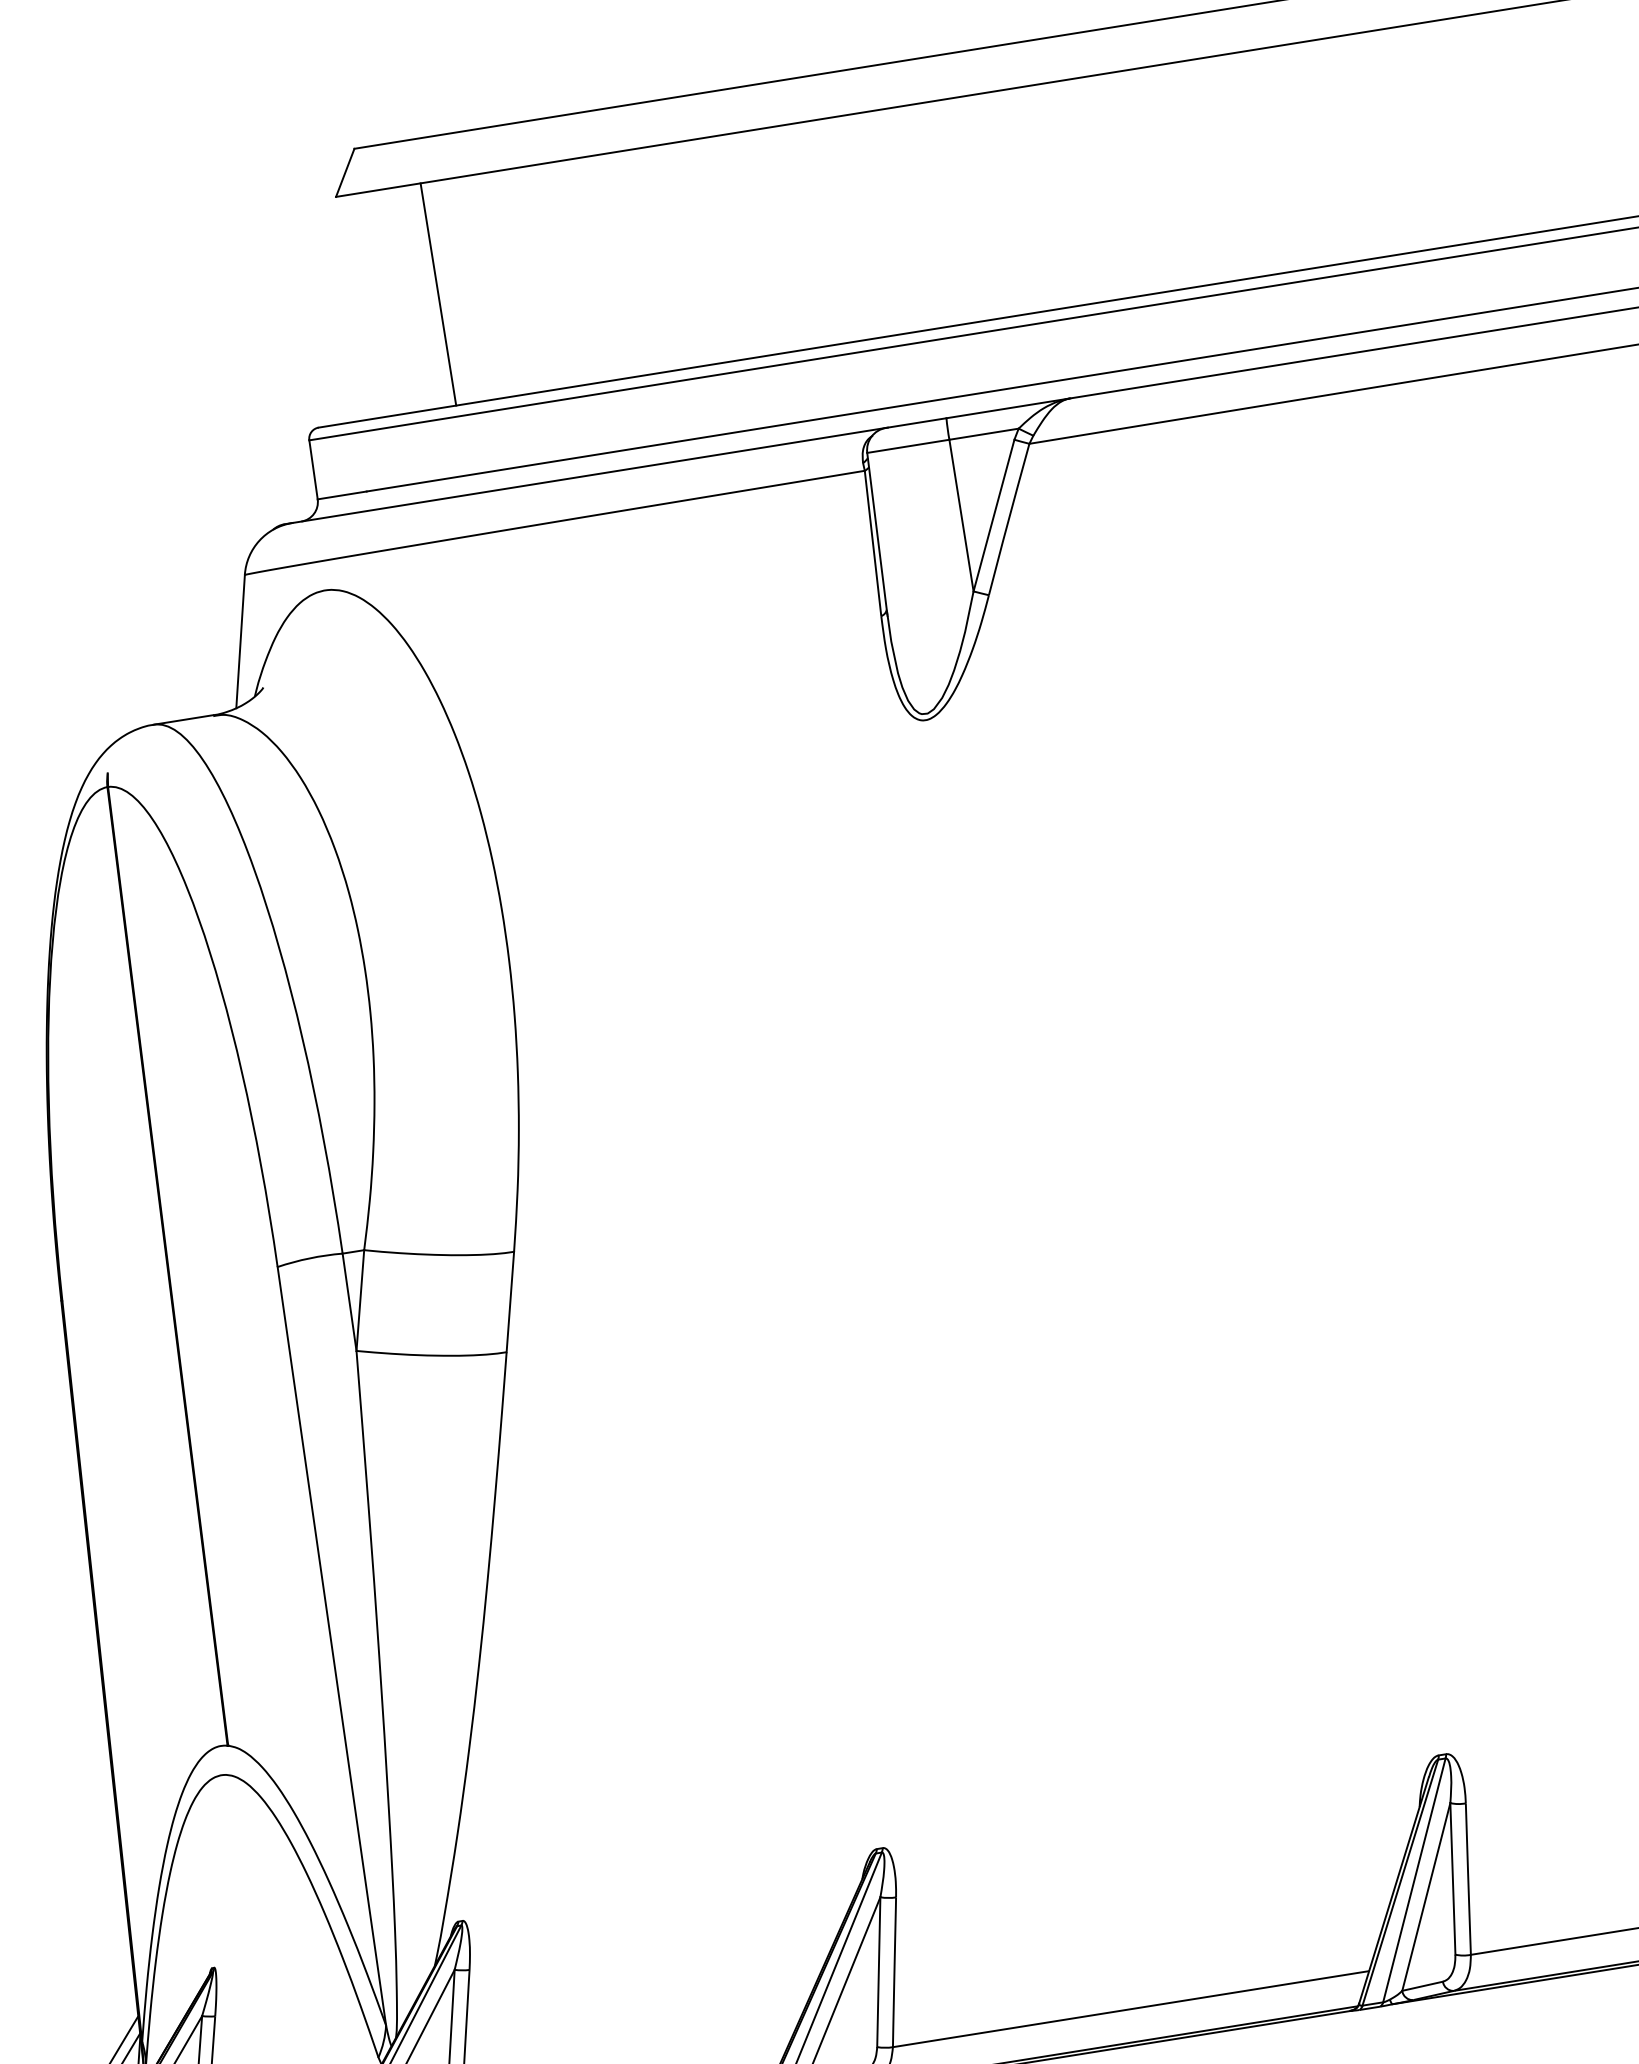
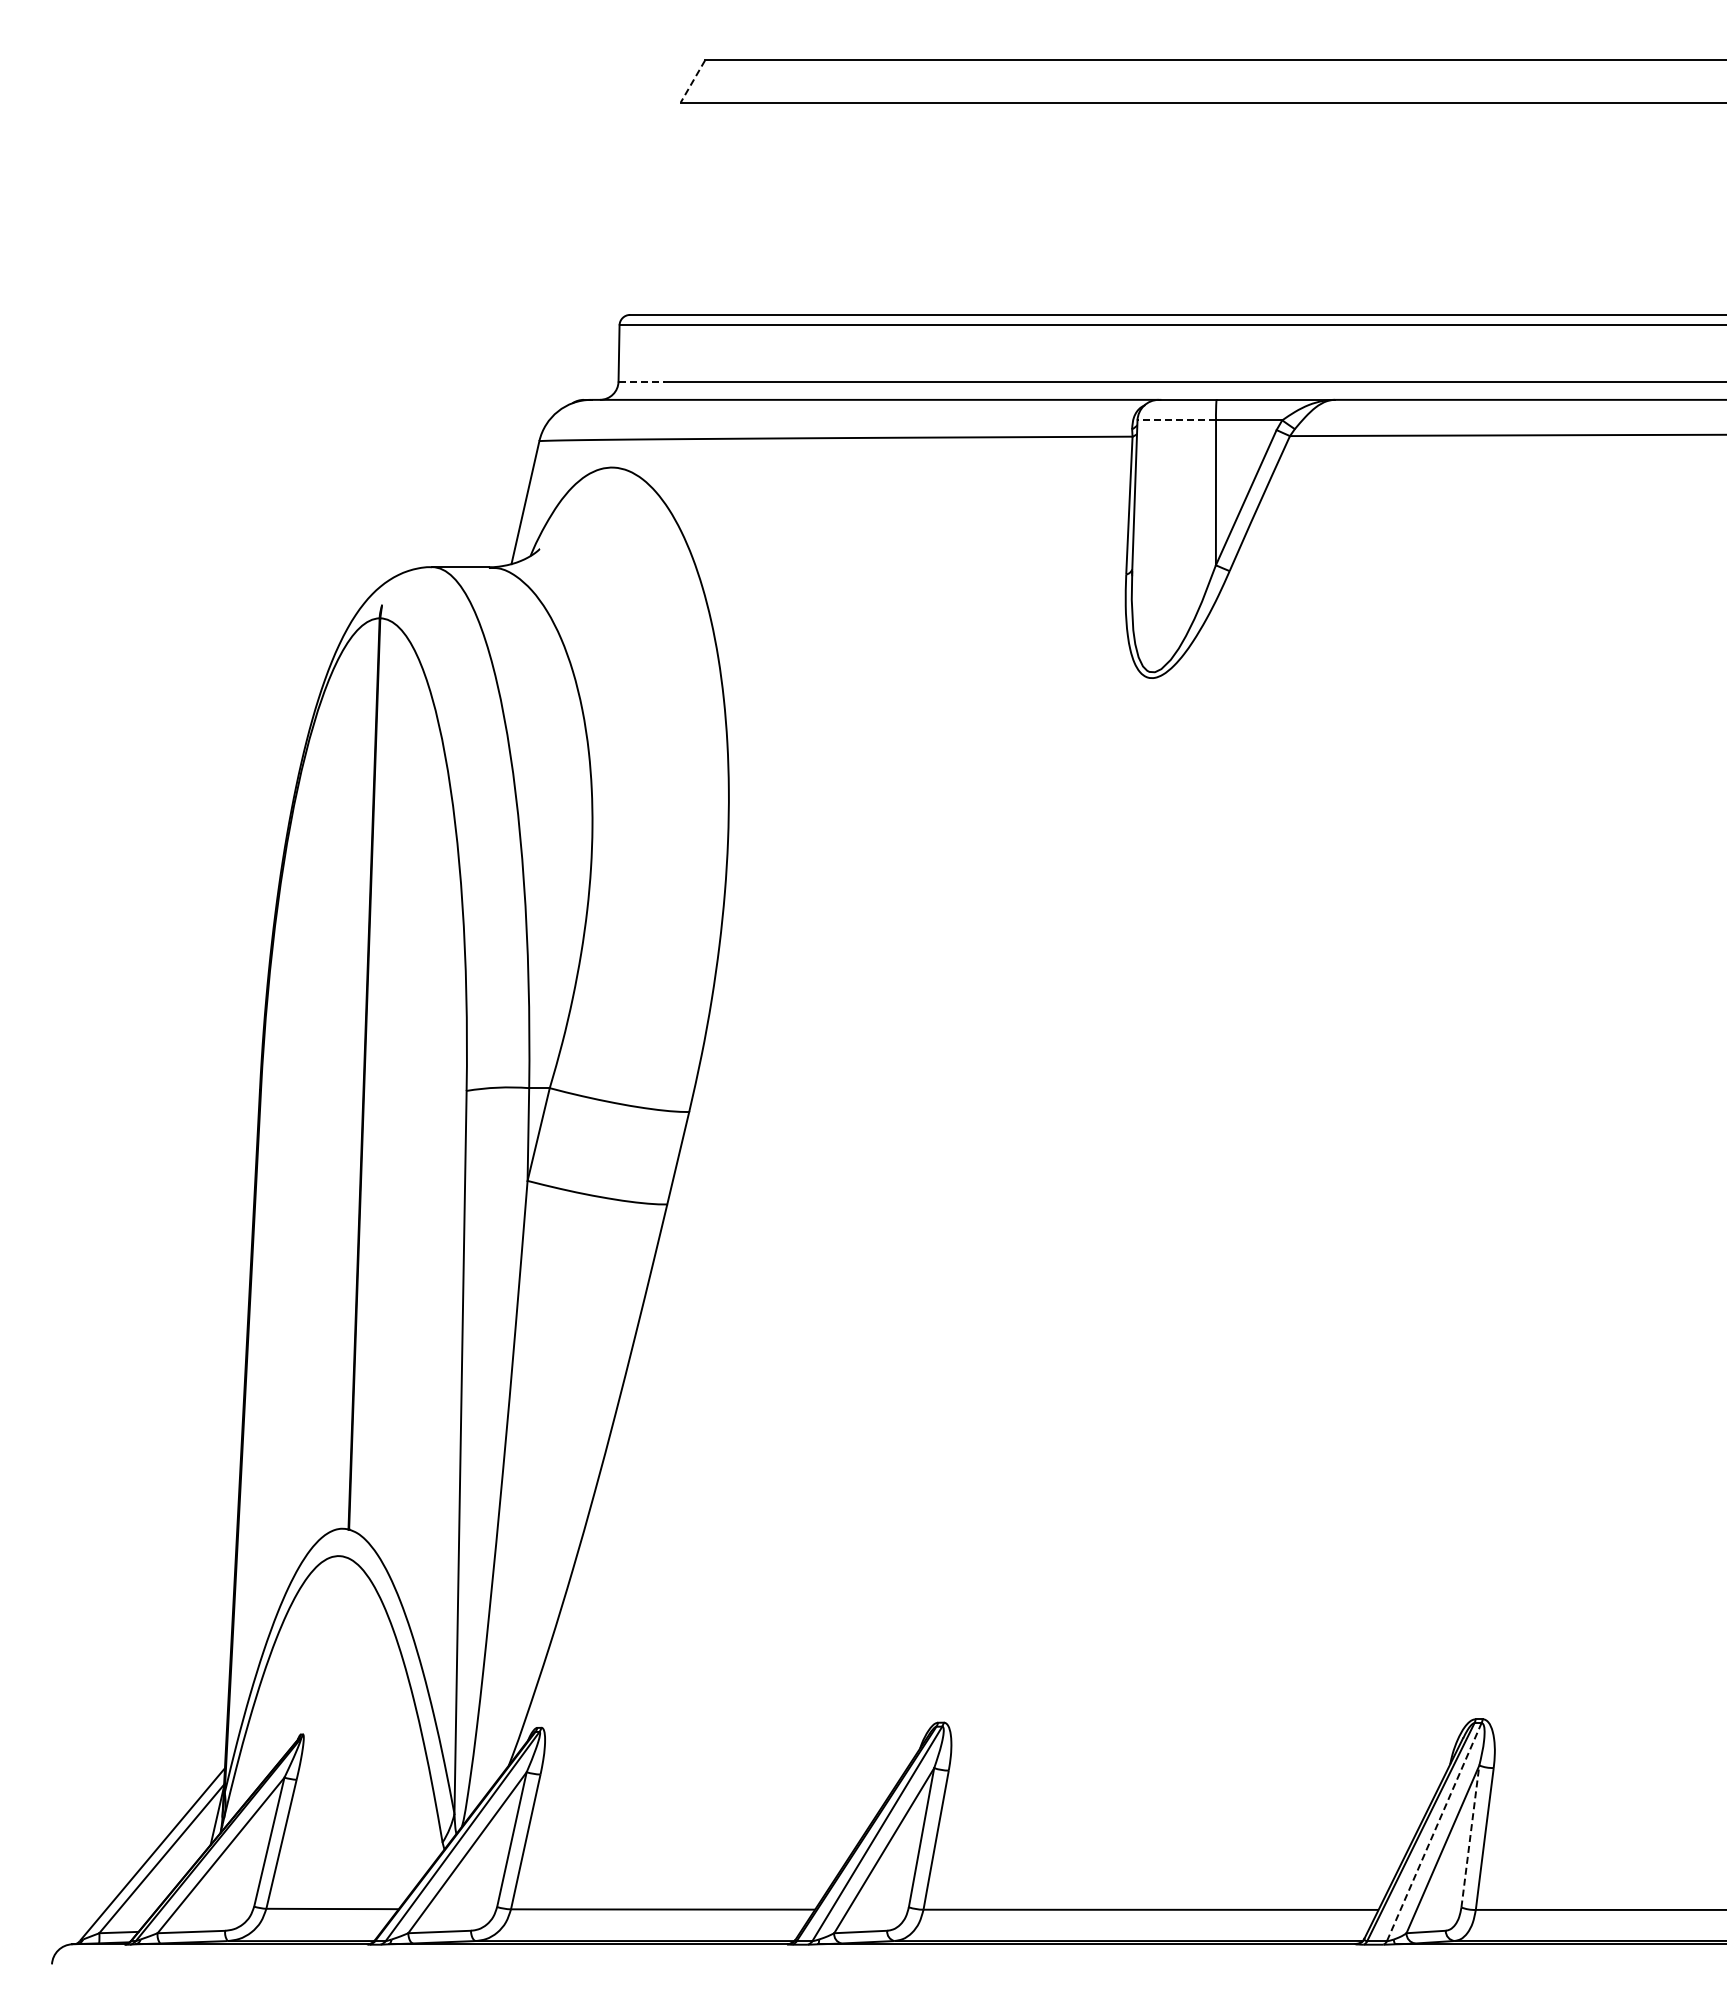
line: (344, 172) -> (692, 81), solid -> dashed
line: (438, 294) -> (761, 208), removed
line: (908, 446) -> (1176, 420), solid -> dashed
line: (342, 495) -> (642, 381), solid -> dashed
line: (1453, 1878) -> (1470, 1836), solid -> dashed
line: (1414, 1880) -> (1434, 1832), solid -> dashed

